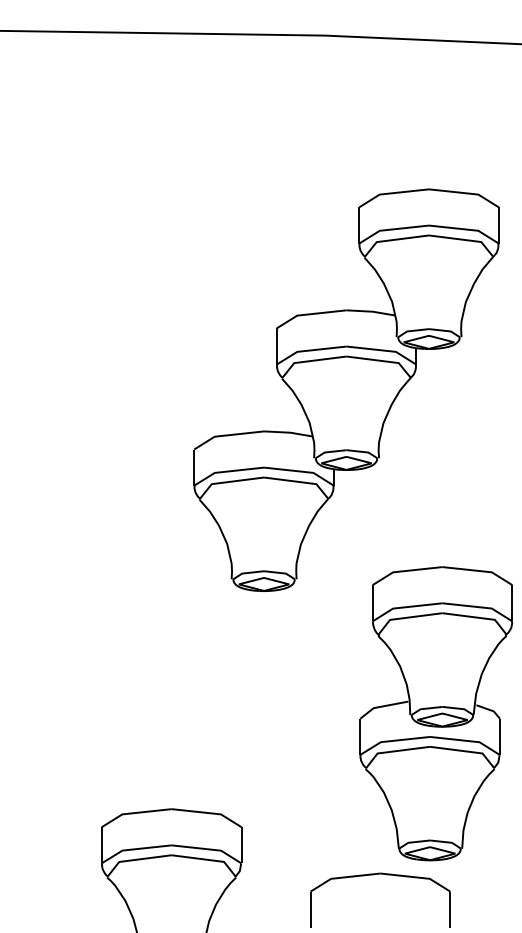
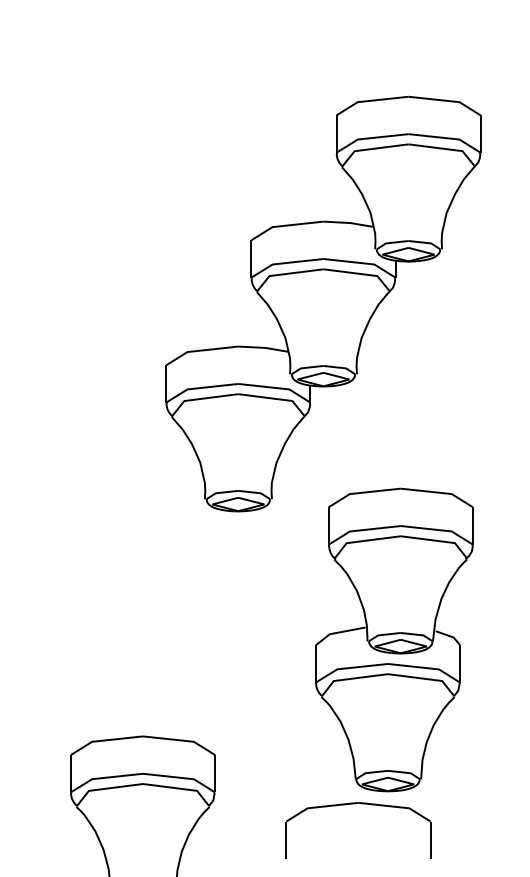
part: (435, 713) -> (393, 639), moved

